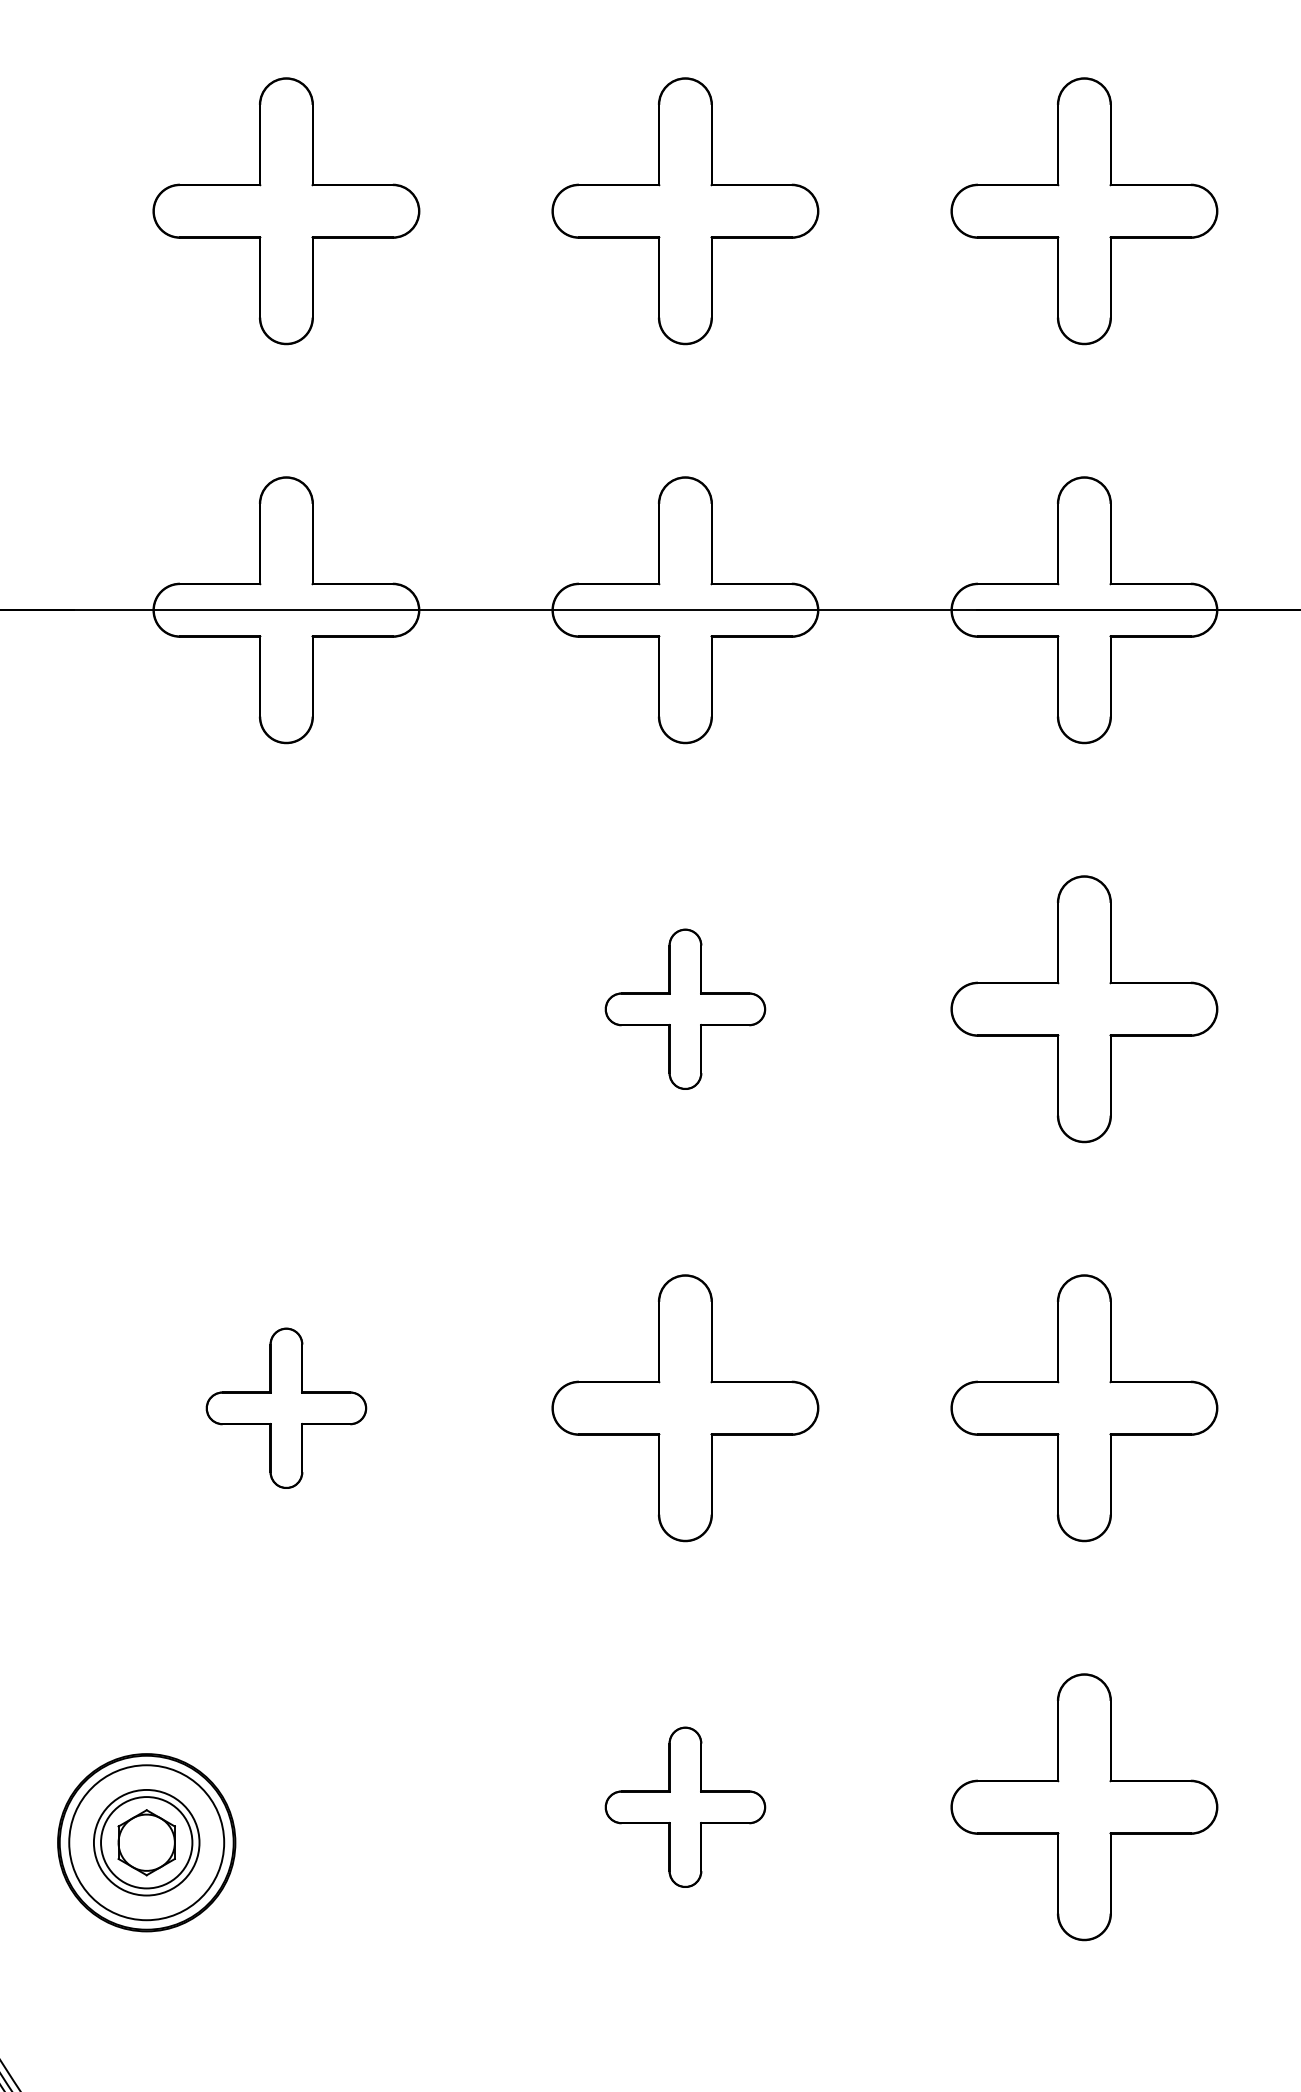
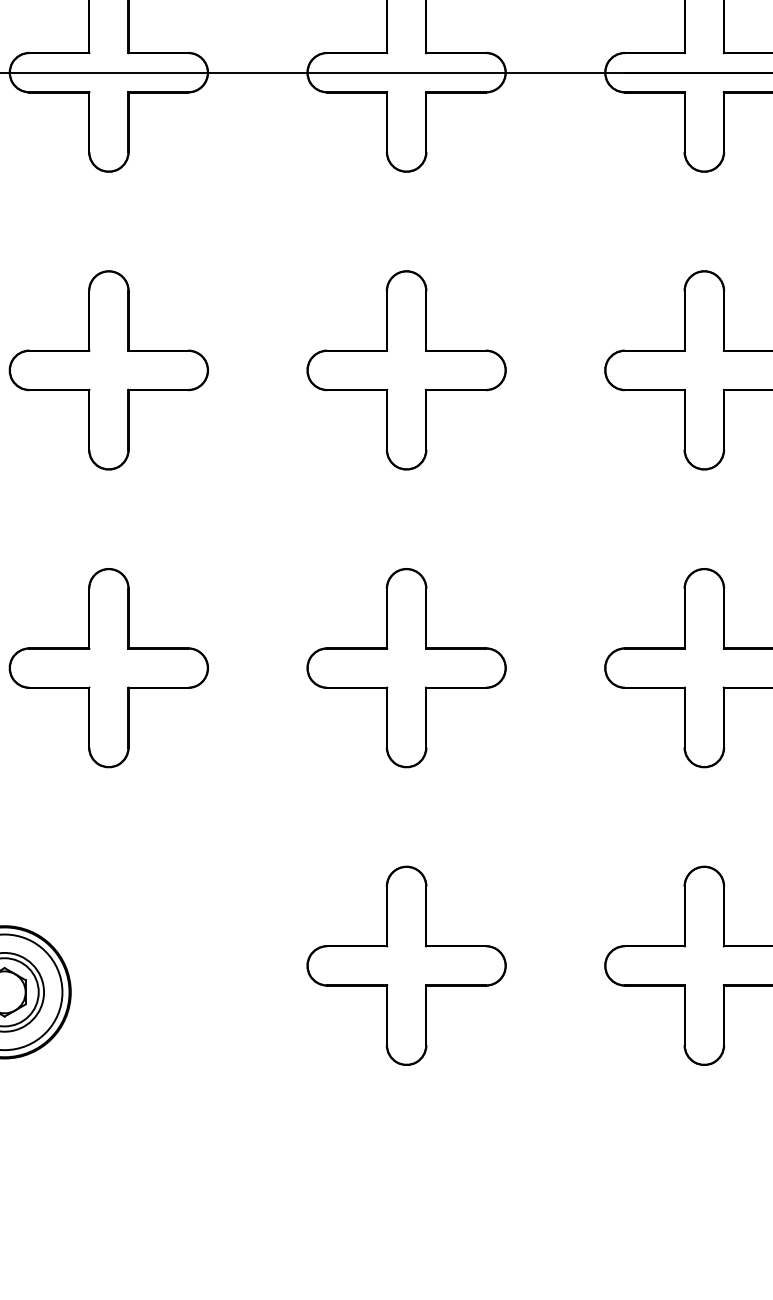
part: (286, 1009) -> (108, 370), added
part: (685, 1009) -> (406, 370), size x1.67
part: (286, 1408) -> (108, 668), size x1.67
part: (685, 1807) -> (406, 966), size x1.67

